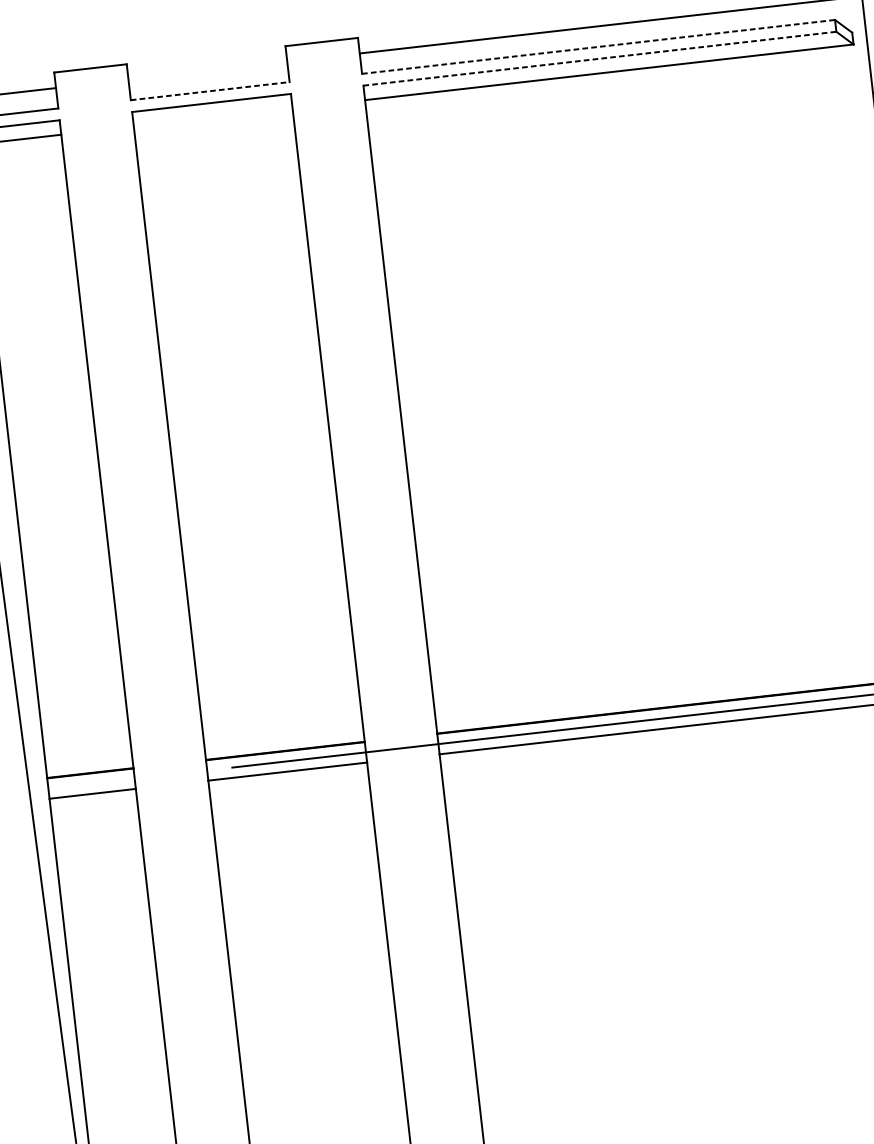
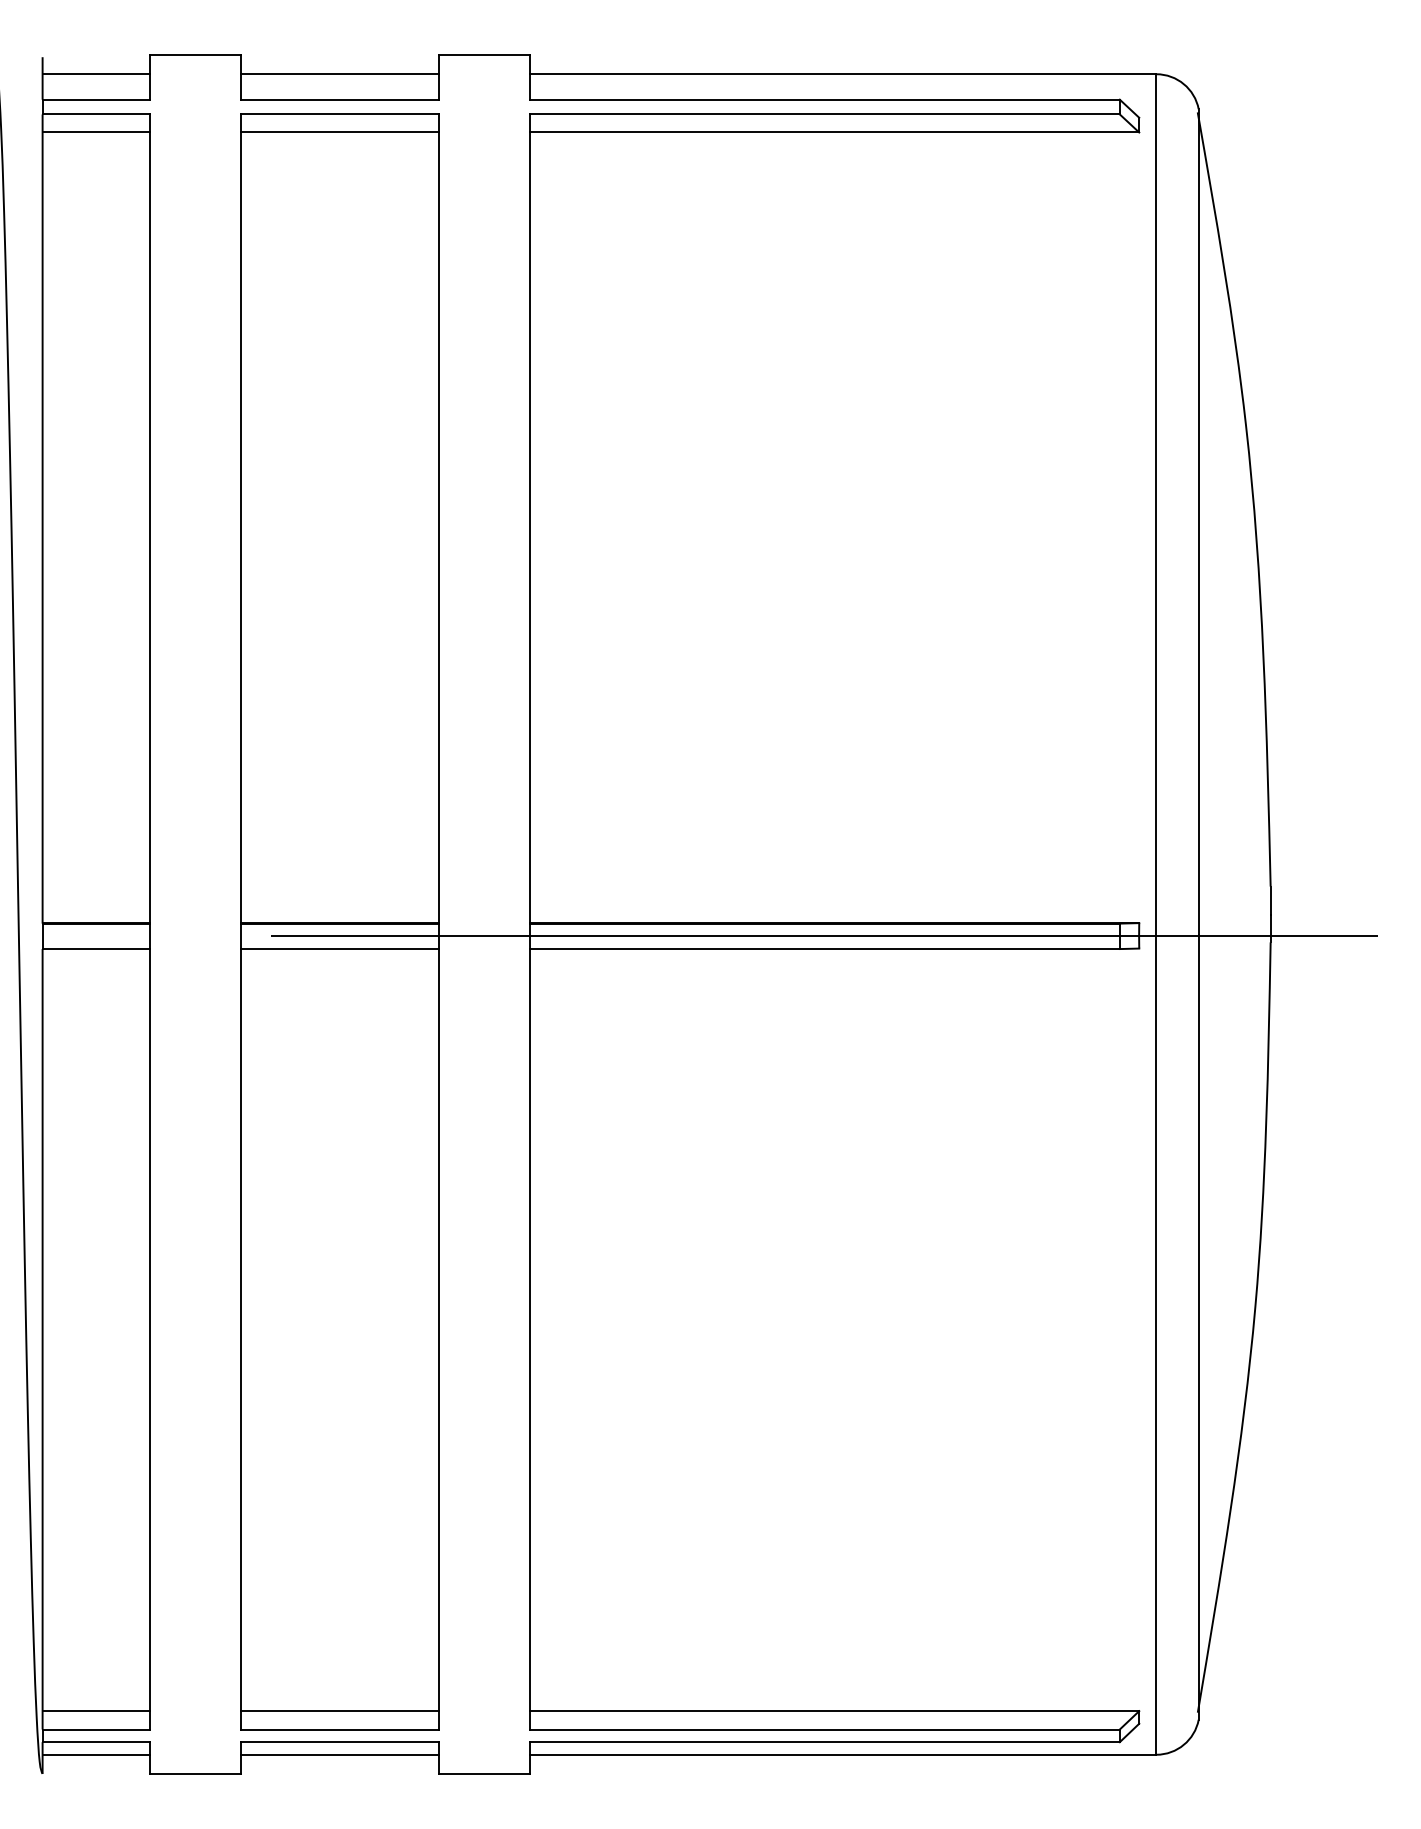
line: (599, 46) -> (825, 99), dashed -> solid
line: (600, 58) -> (825, 114), dashed -> solid
line: (207, 71) -> (339, 74), added
line: (210, 90) -> (340, 99), dashed -> solid
line: (212, 117) -> (339, 132), added

